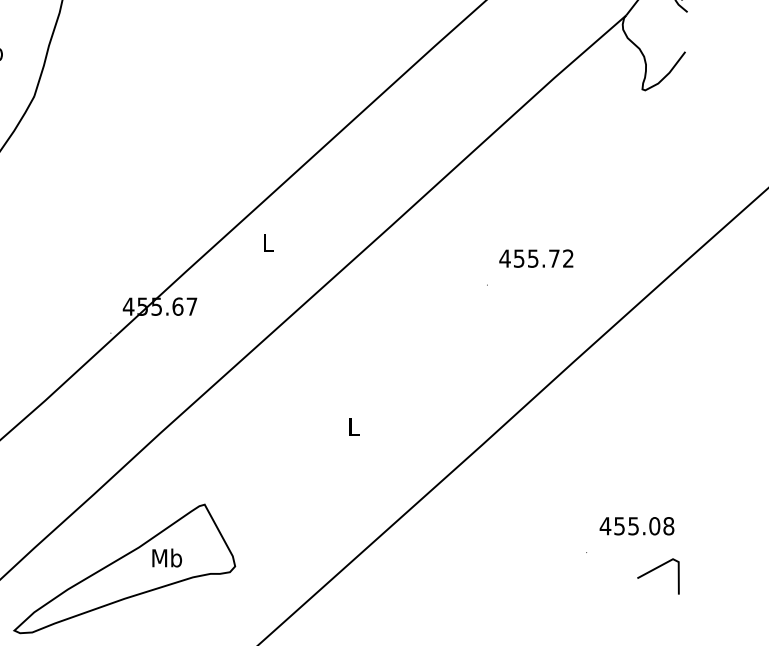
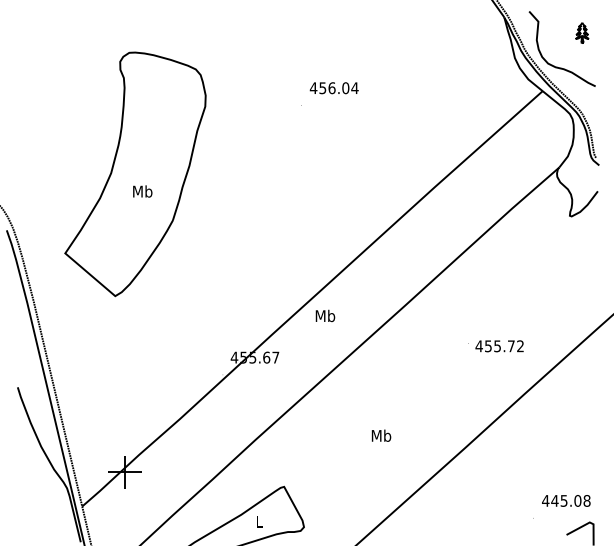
text: (268, 242) -> (325, 315), L -> Mb
text: (536, 258) -> (499, 346), moved
text: (353, 425) -> (381, 435), L -> Mb
text: (618, 525) -> (554, 500), 455.08 -> 445.08
text: (166, 557) -> (259, 521), Mb -> L

